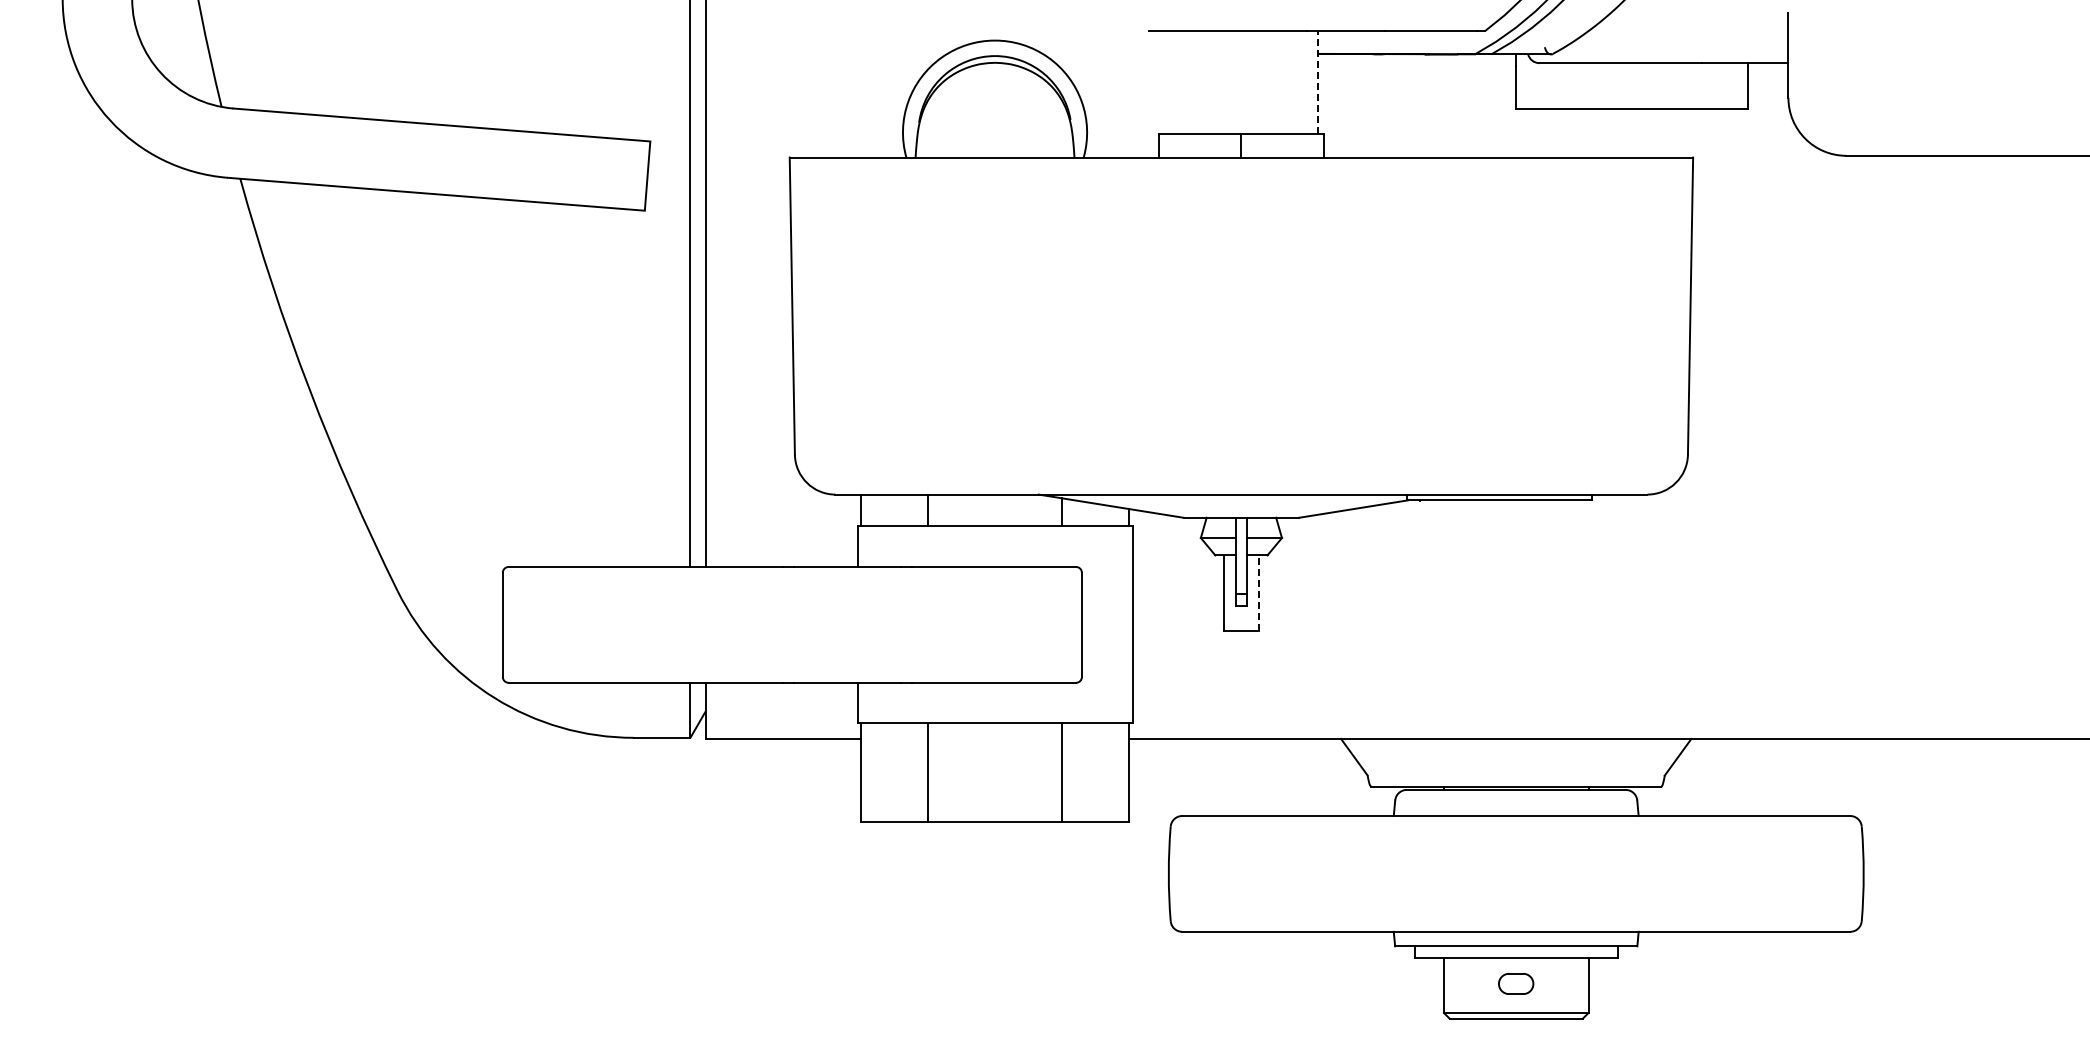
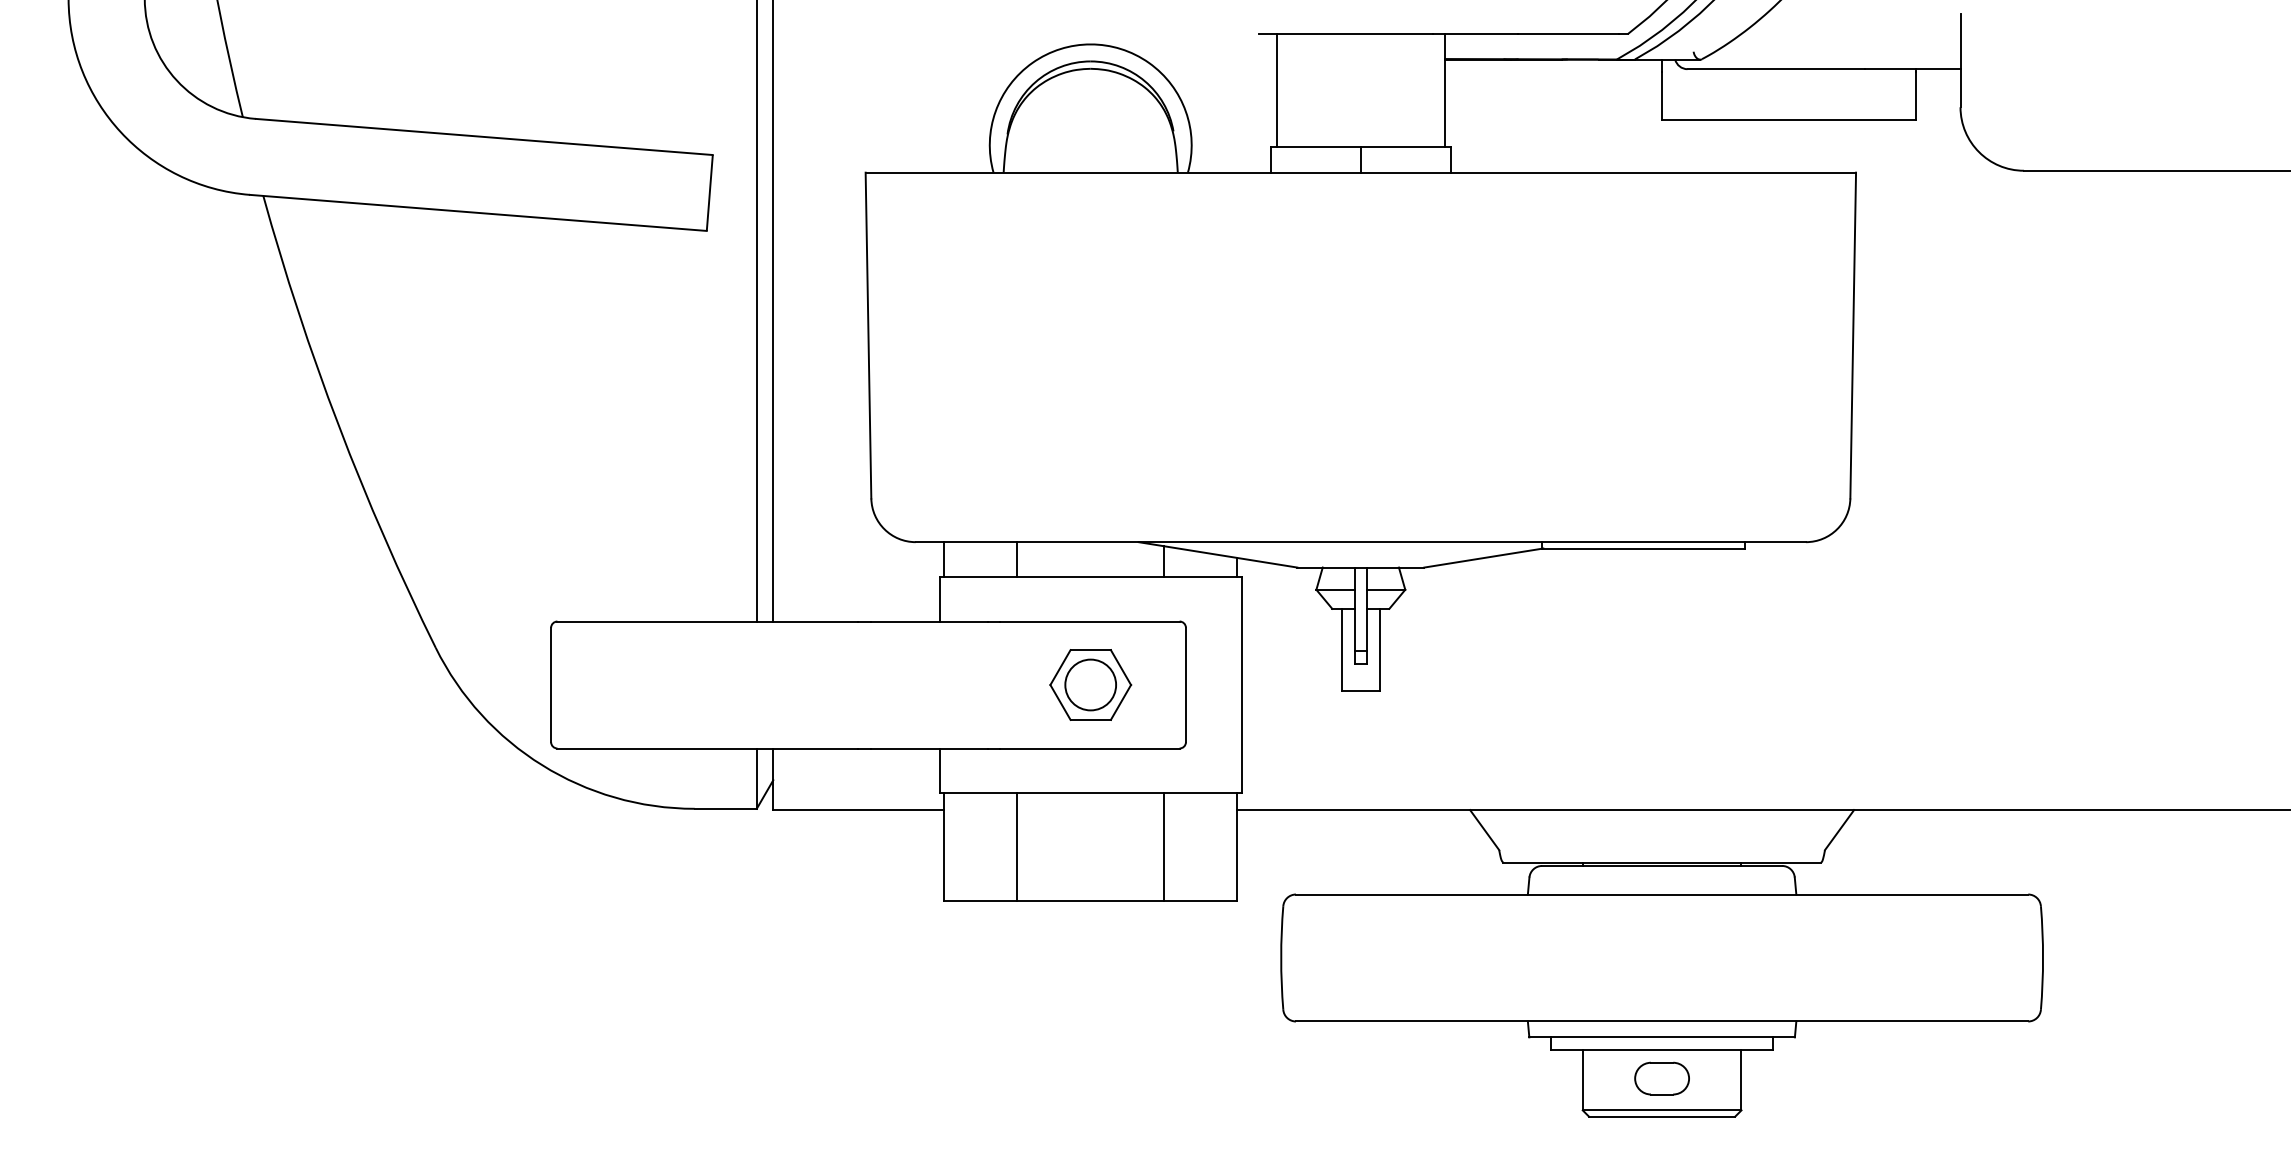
line: (1164, 82) -> (1276, 90), added
line: (1318, 82) -> (1445, 90), dashed -> solid
line: (1258, 593) -> (1379, 650), dashed -> solid
part: (994, 624) -> (1090, 684), added
part: (1515, 983) -> (1661, 1078), size x1.43

